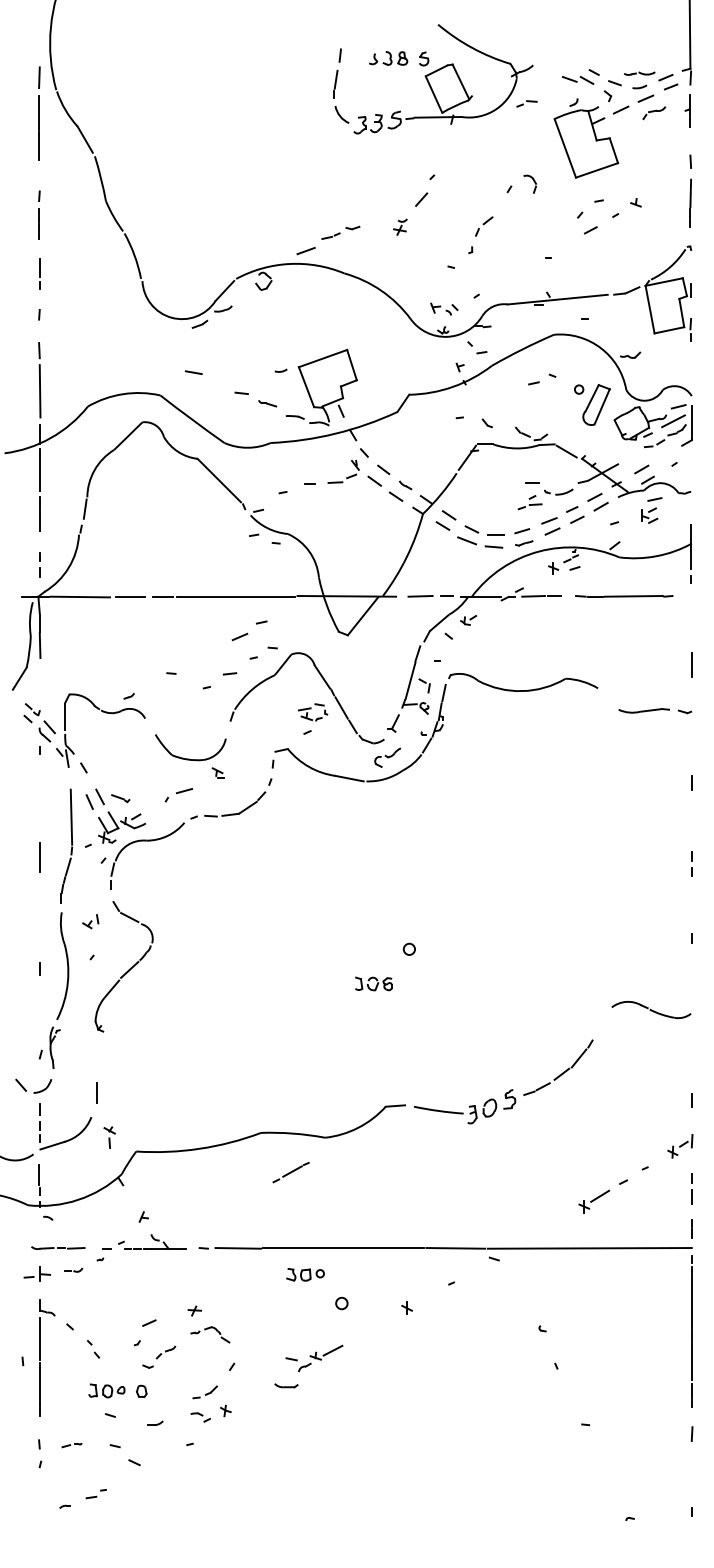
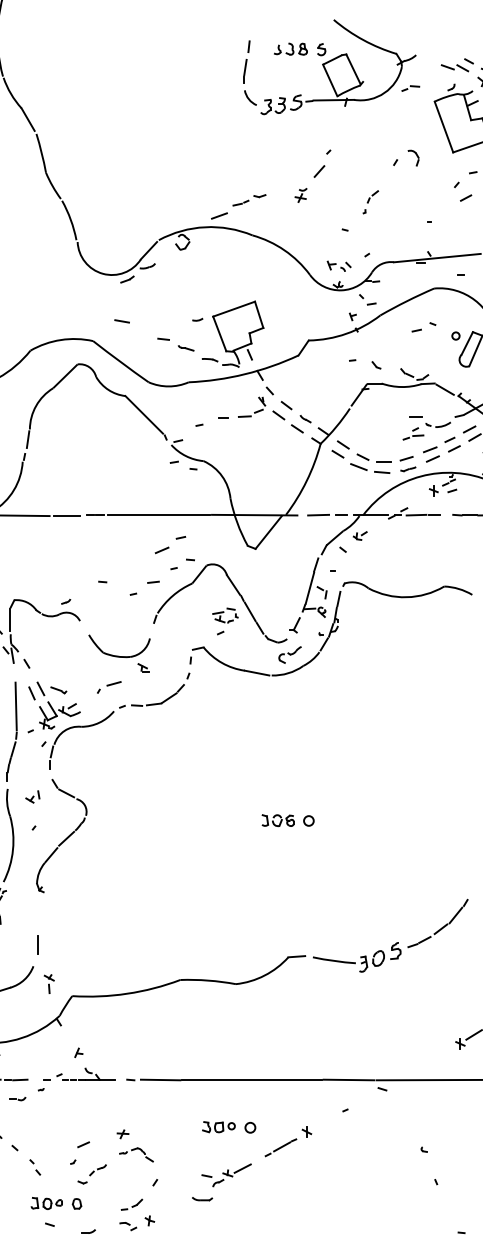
part: (480, 234) -> (370, 201), size x0.71
part: (373, 983) -> (277, 820), moved
line: (290, 1172) -> (280, 1147), moved
part: (305, 1274) -> (218, 1126), moved

